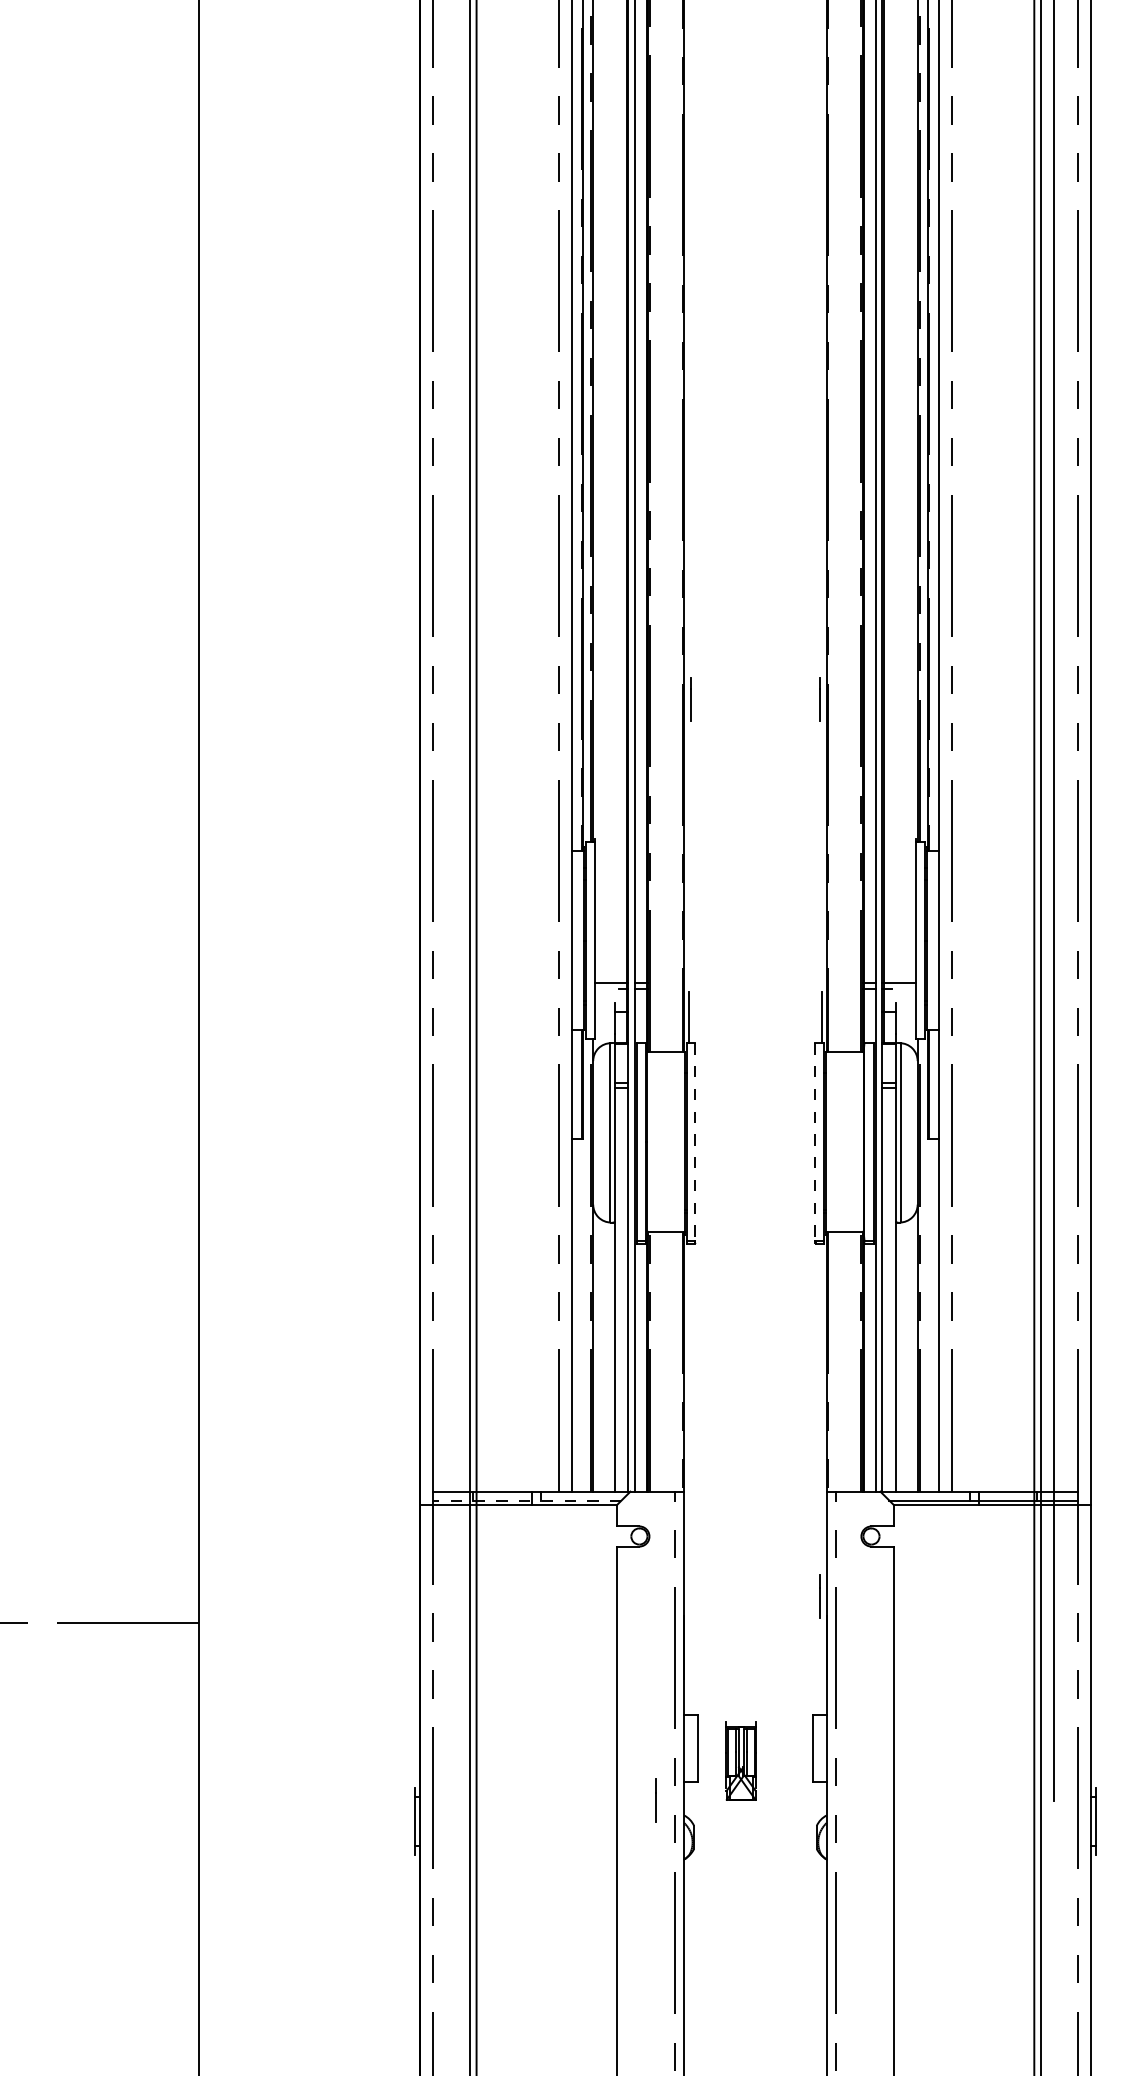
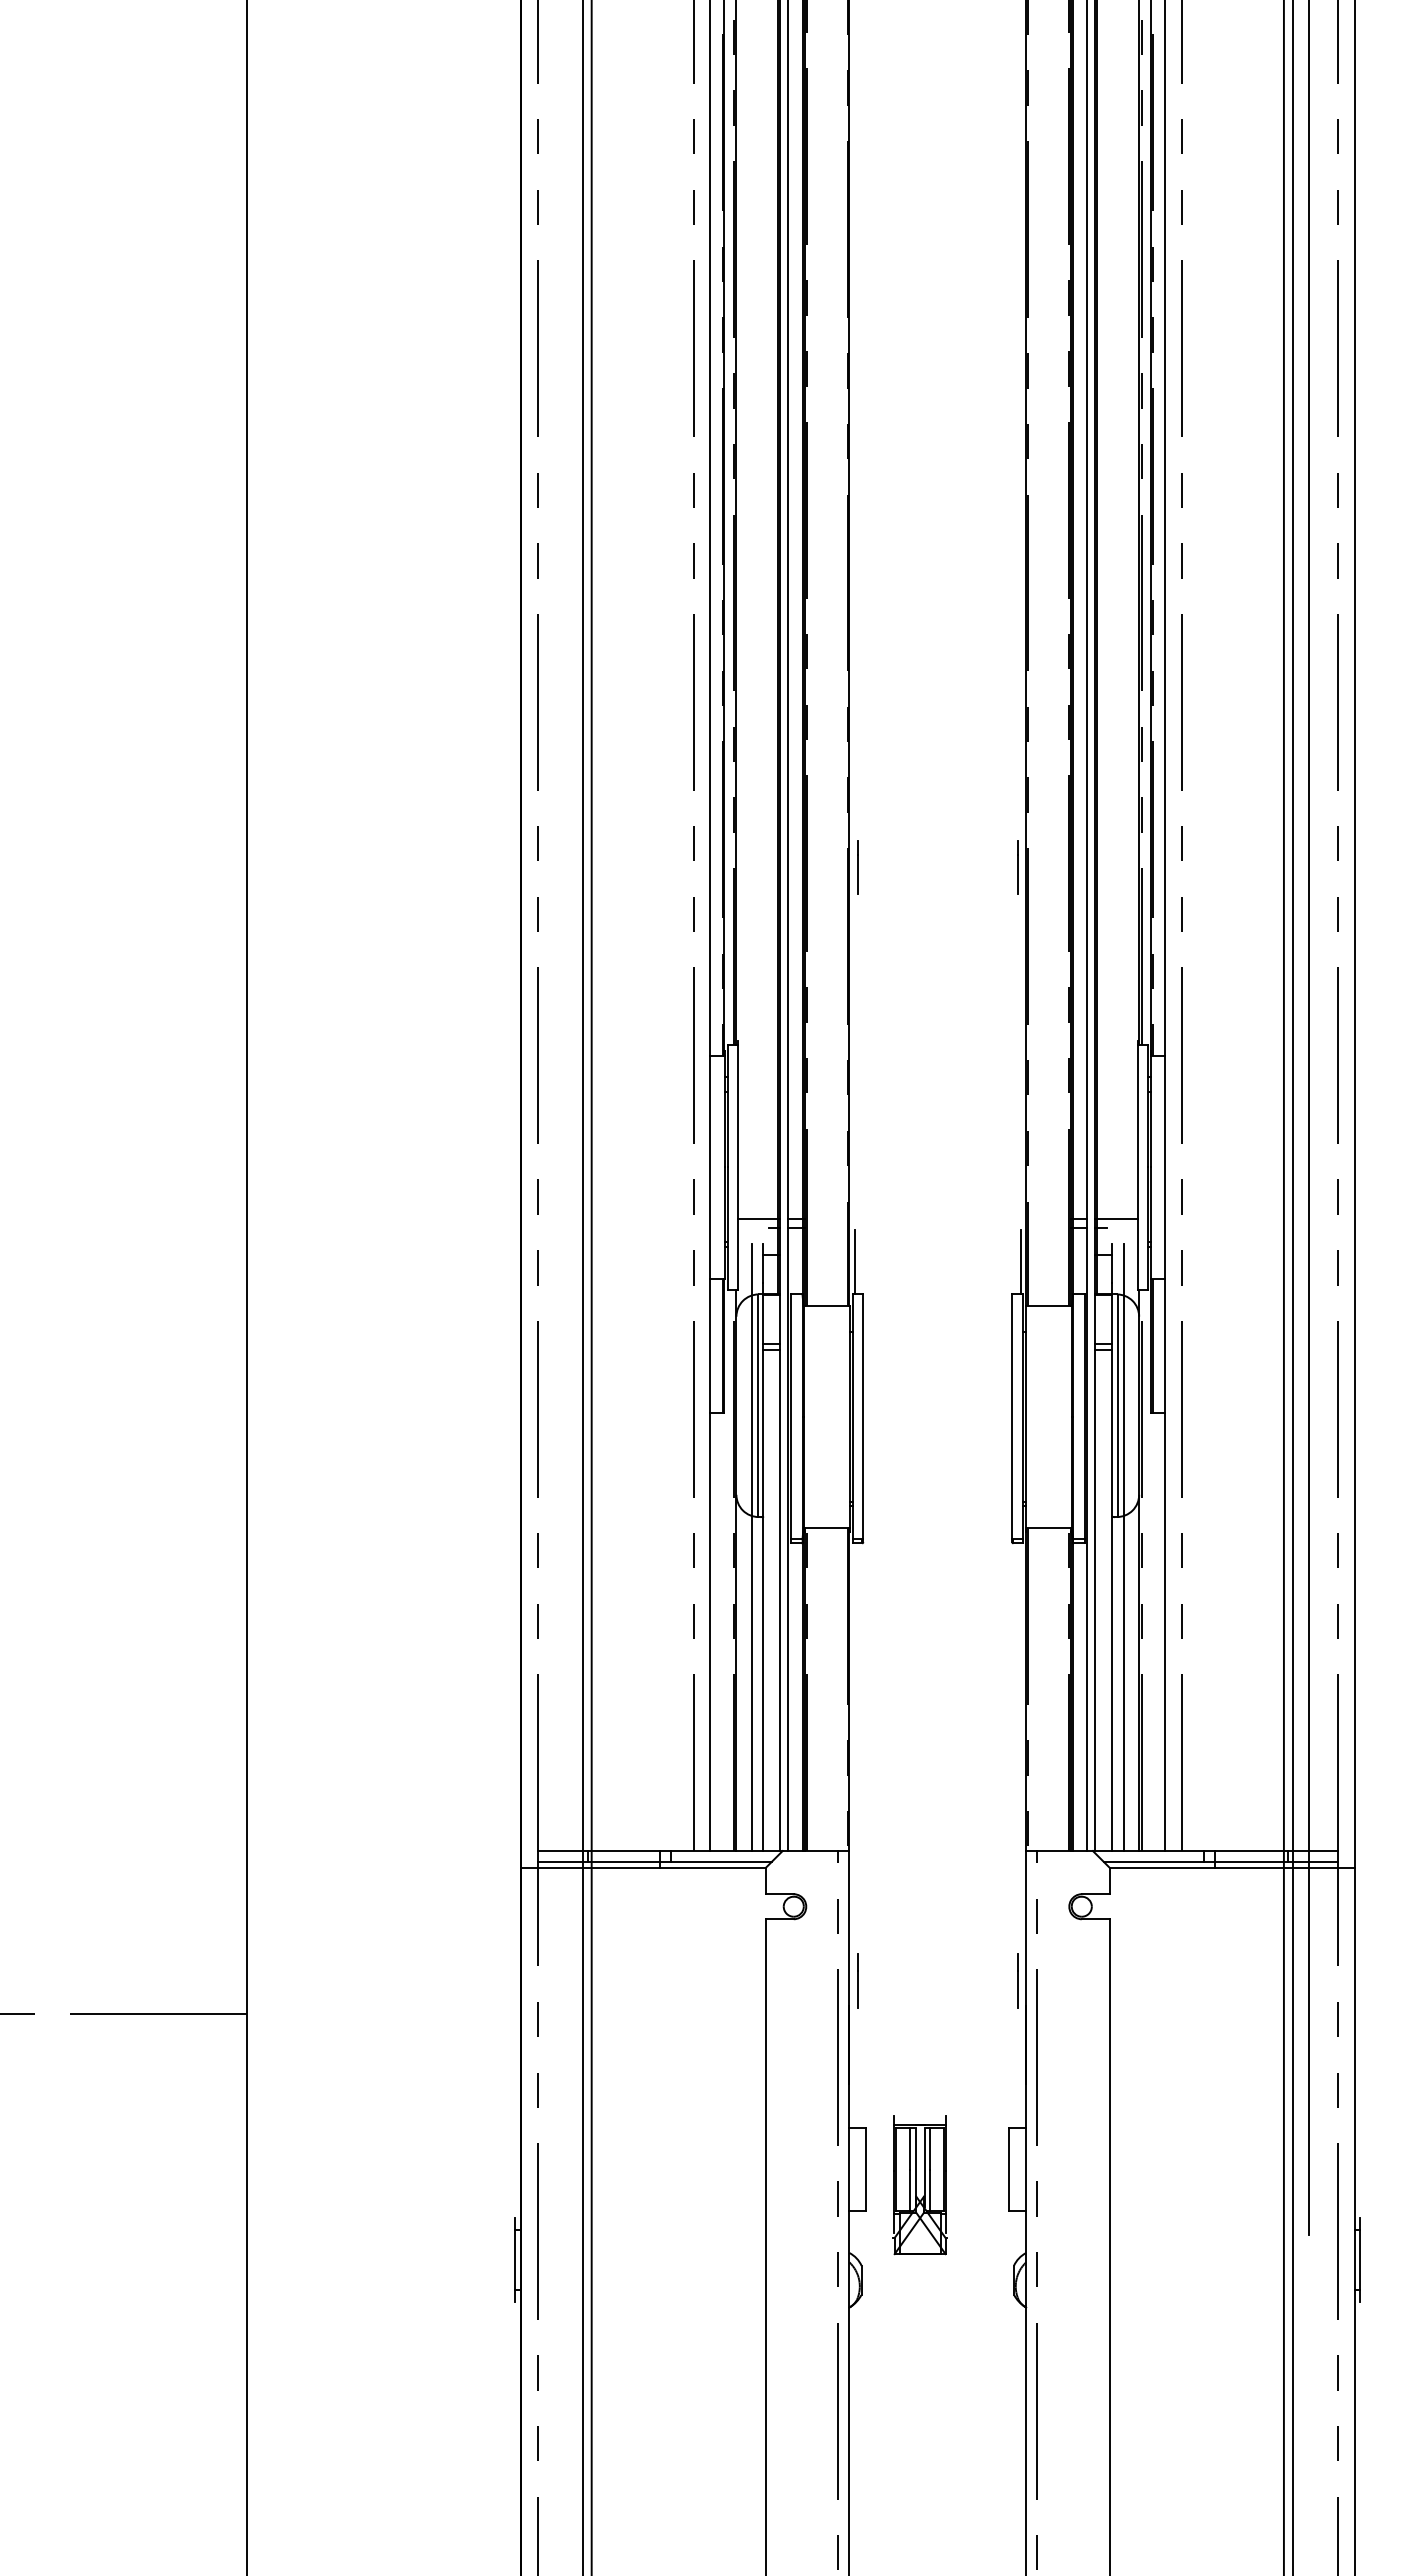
line: (695, 1142) -> (863, 1417), dashed -> solid
line: (815, 1142) -> (1012, 1417), dashed -> solid
line: (606, 1247) -> (752, 1547), added
line: (905, 1247) -> (1123, 1547), added
line: (527, 1500) -> (654, 1862), dashed -> solid
part: (740, 1761) -> (919, 2185), size x1.43
line: (656, 1800) -> (857, 1980), moved

